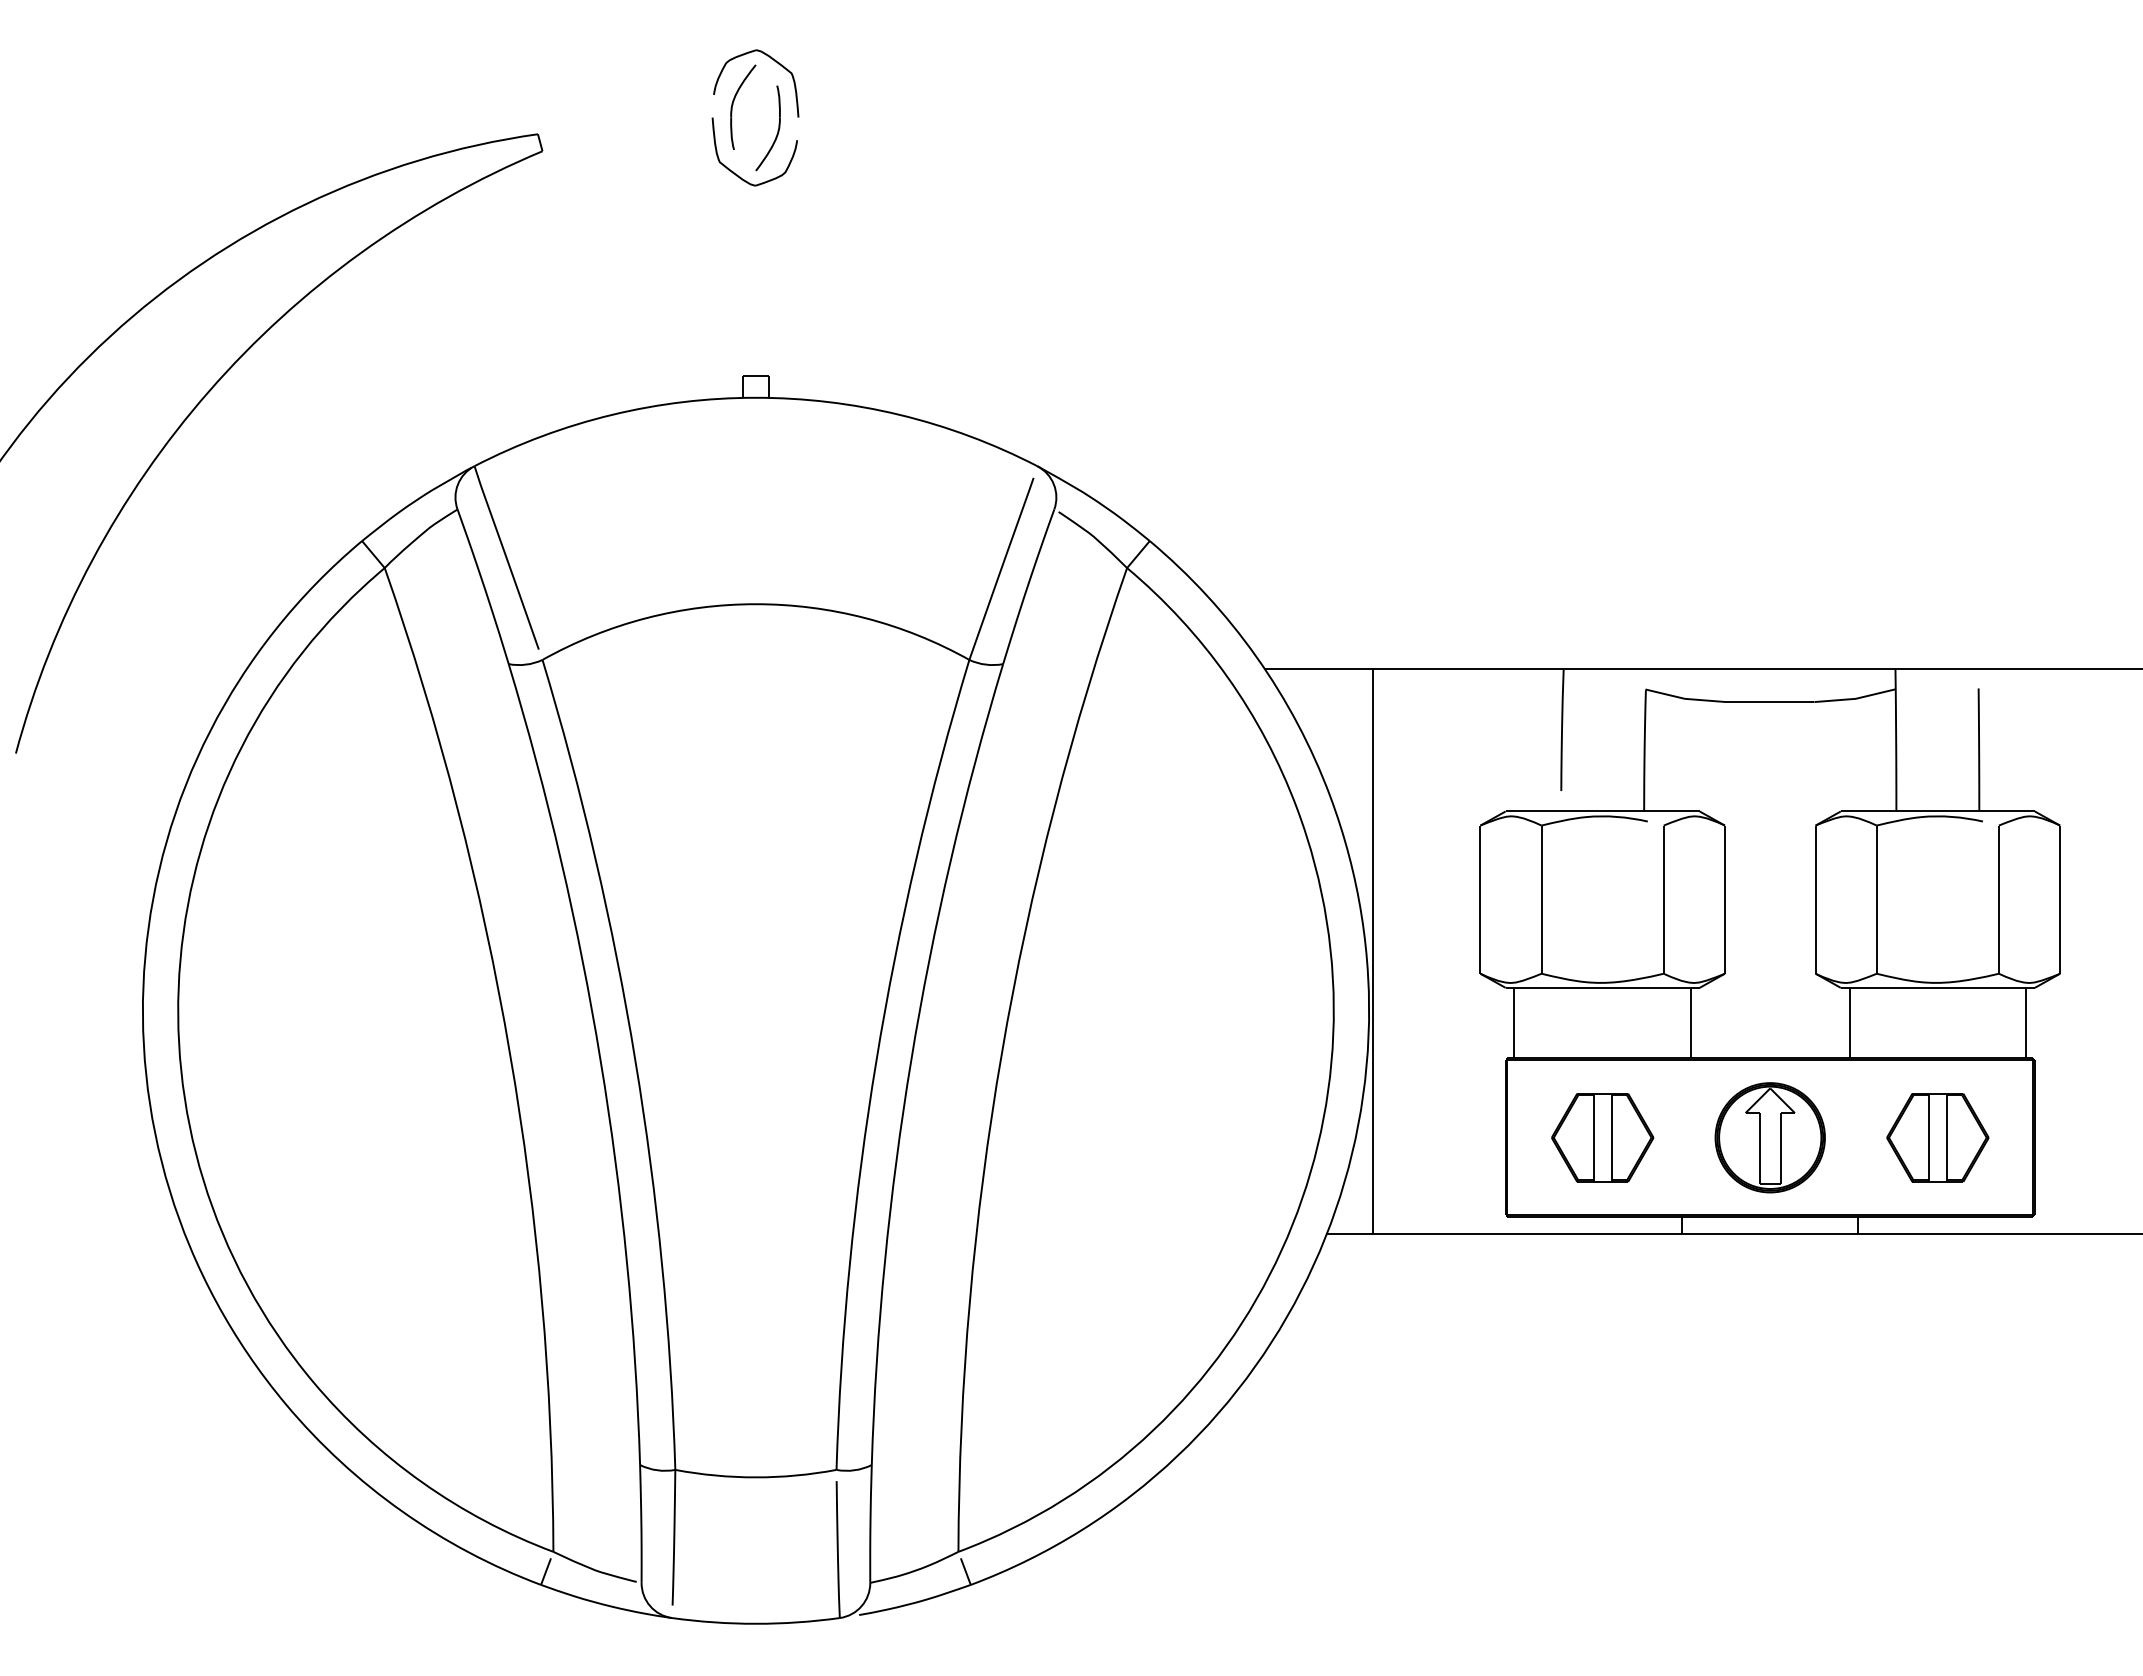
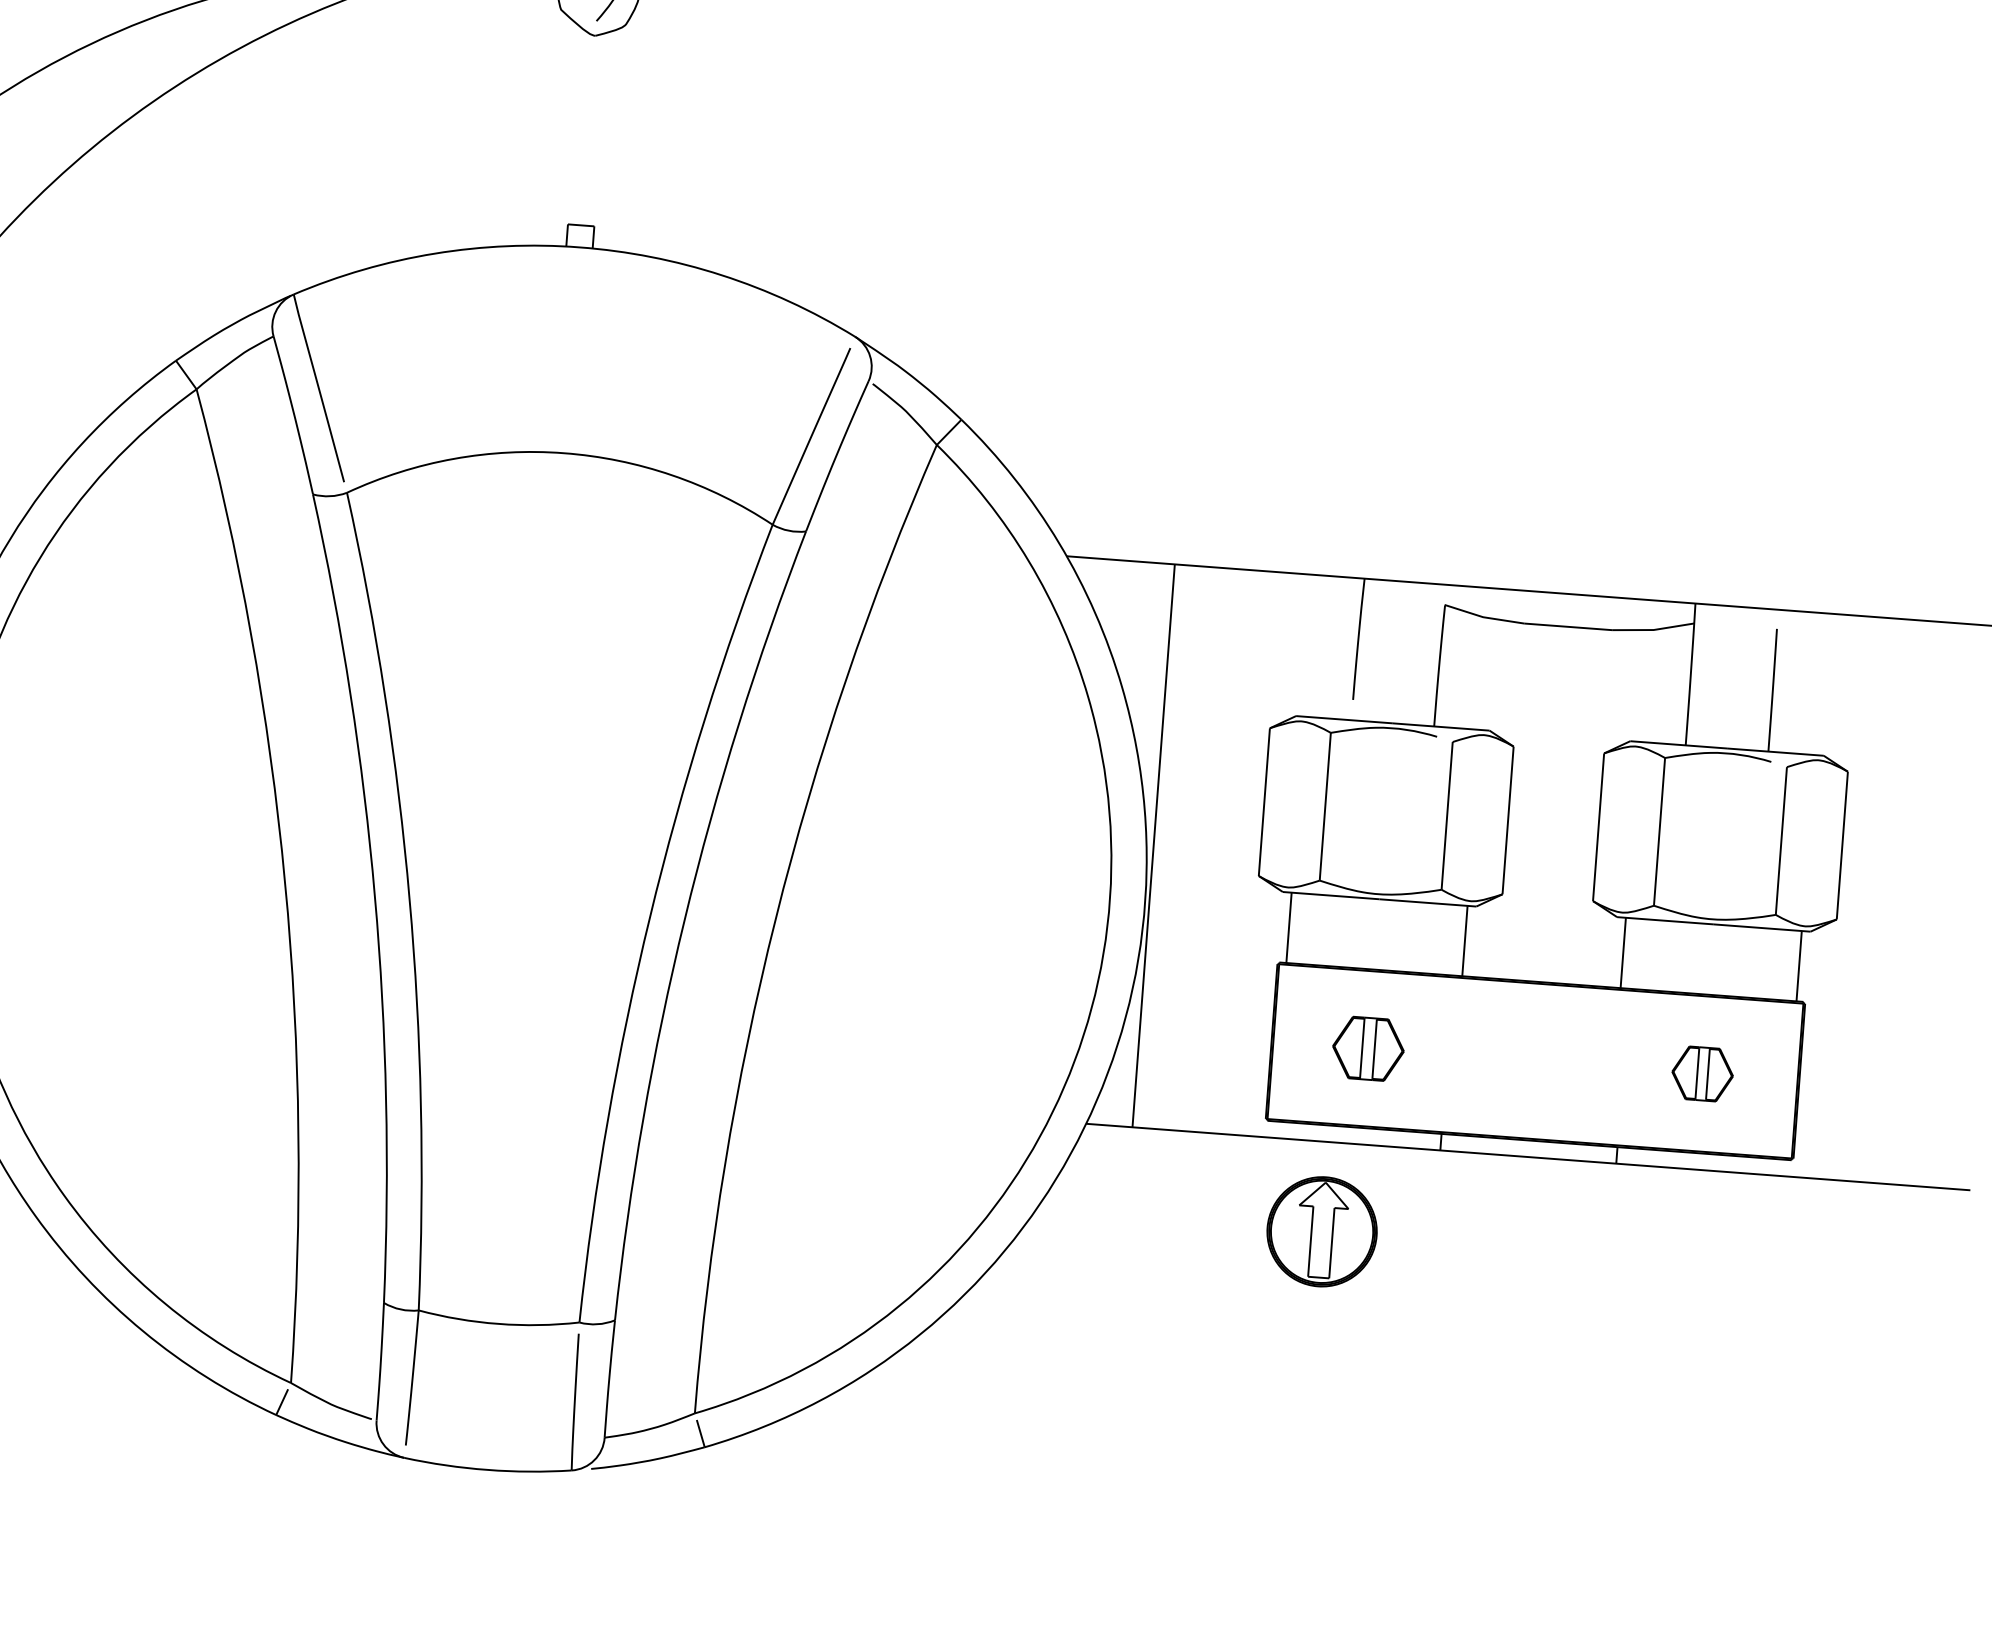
part: (1602, 1137) -> (1368, 1048), size x0.7
part: (1769, 1137) -> (1321, 1231), moved
part: (1937, 1137) -> (1702, 1073), size x0.6

